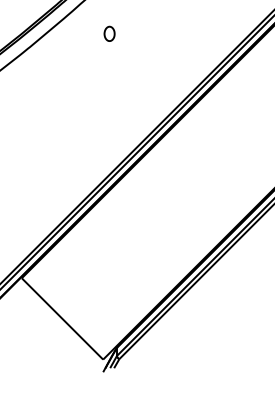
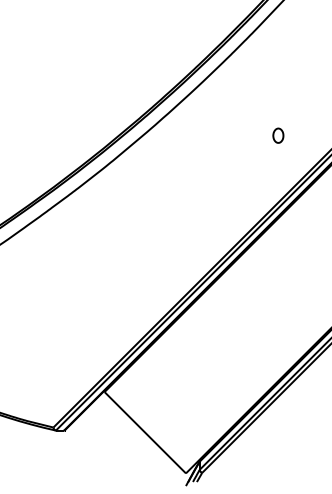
part: (109, 33) -> (278, 135), moved

